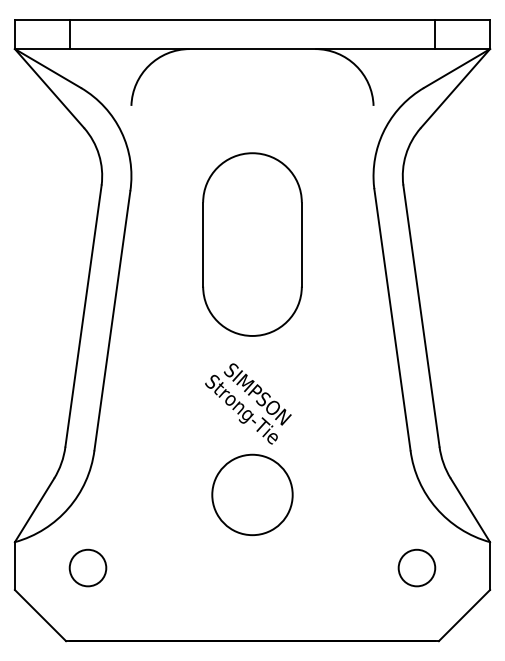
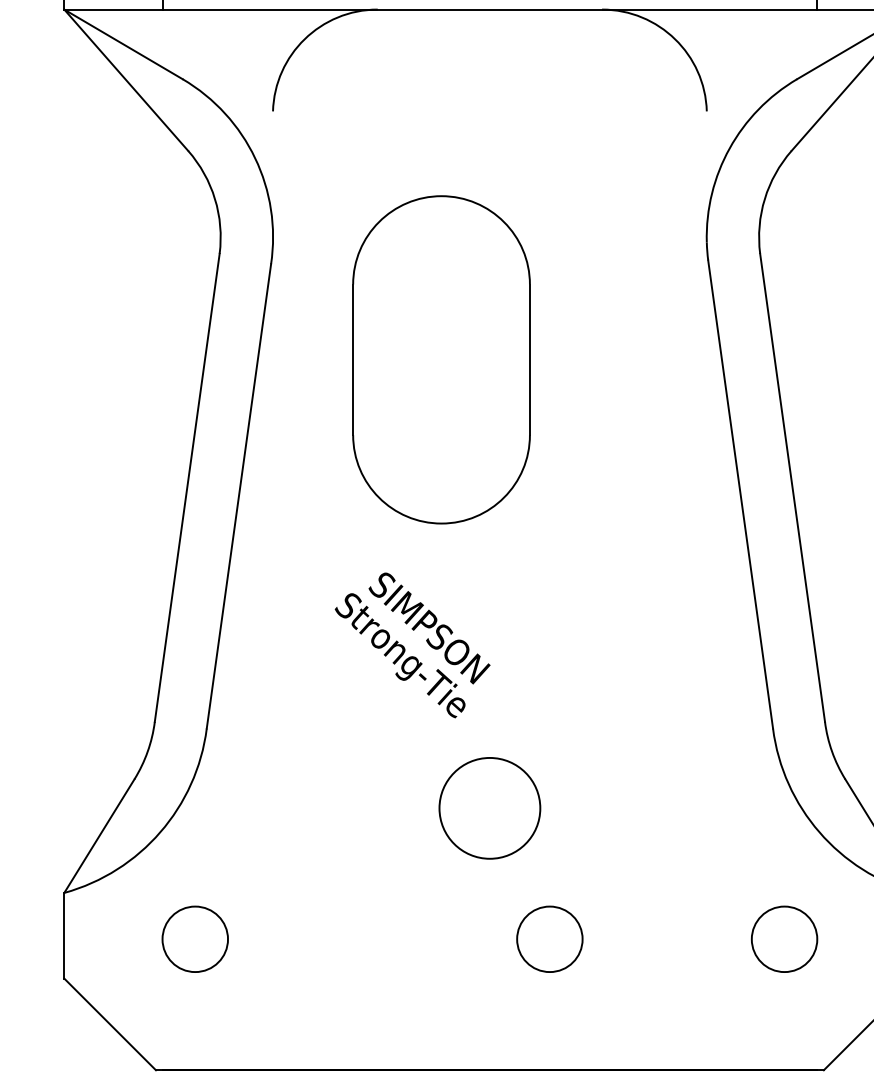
part: (252, 244) -> (441, 359), moved
text: (248, 403) -> (412, 644), moved
circle: (252, 494) -> (489, 807), size x0.7
circle: (285, 567) -> (549, 938), added

